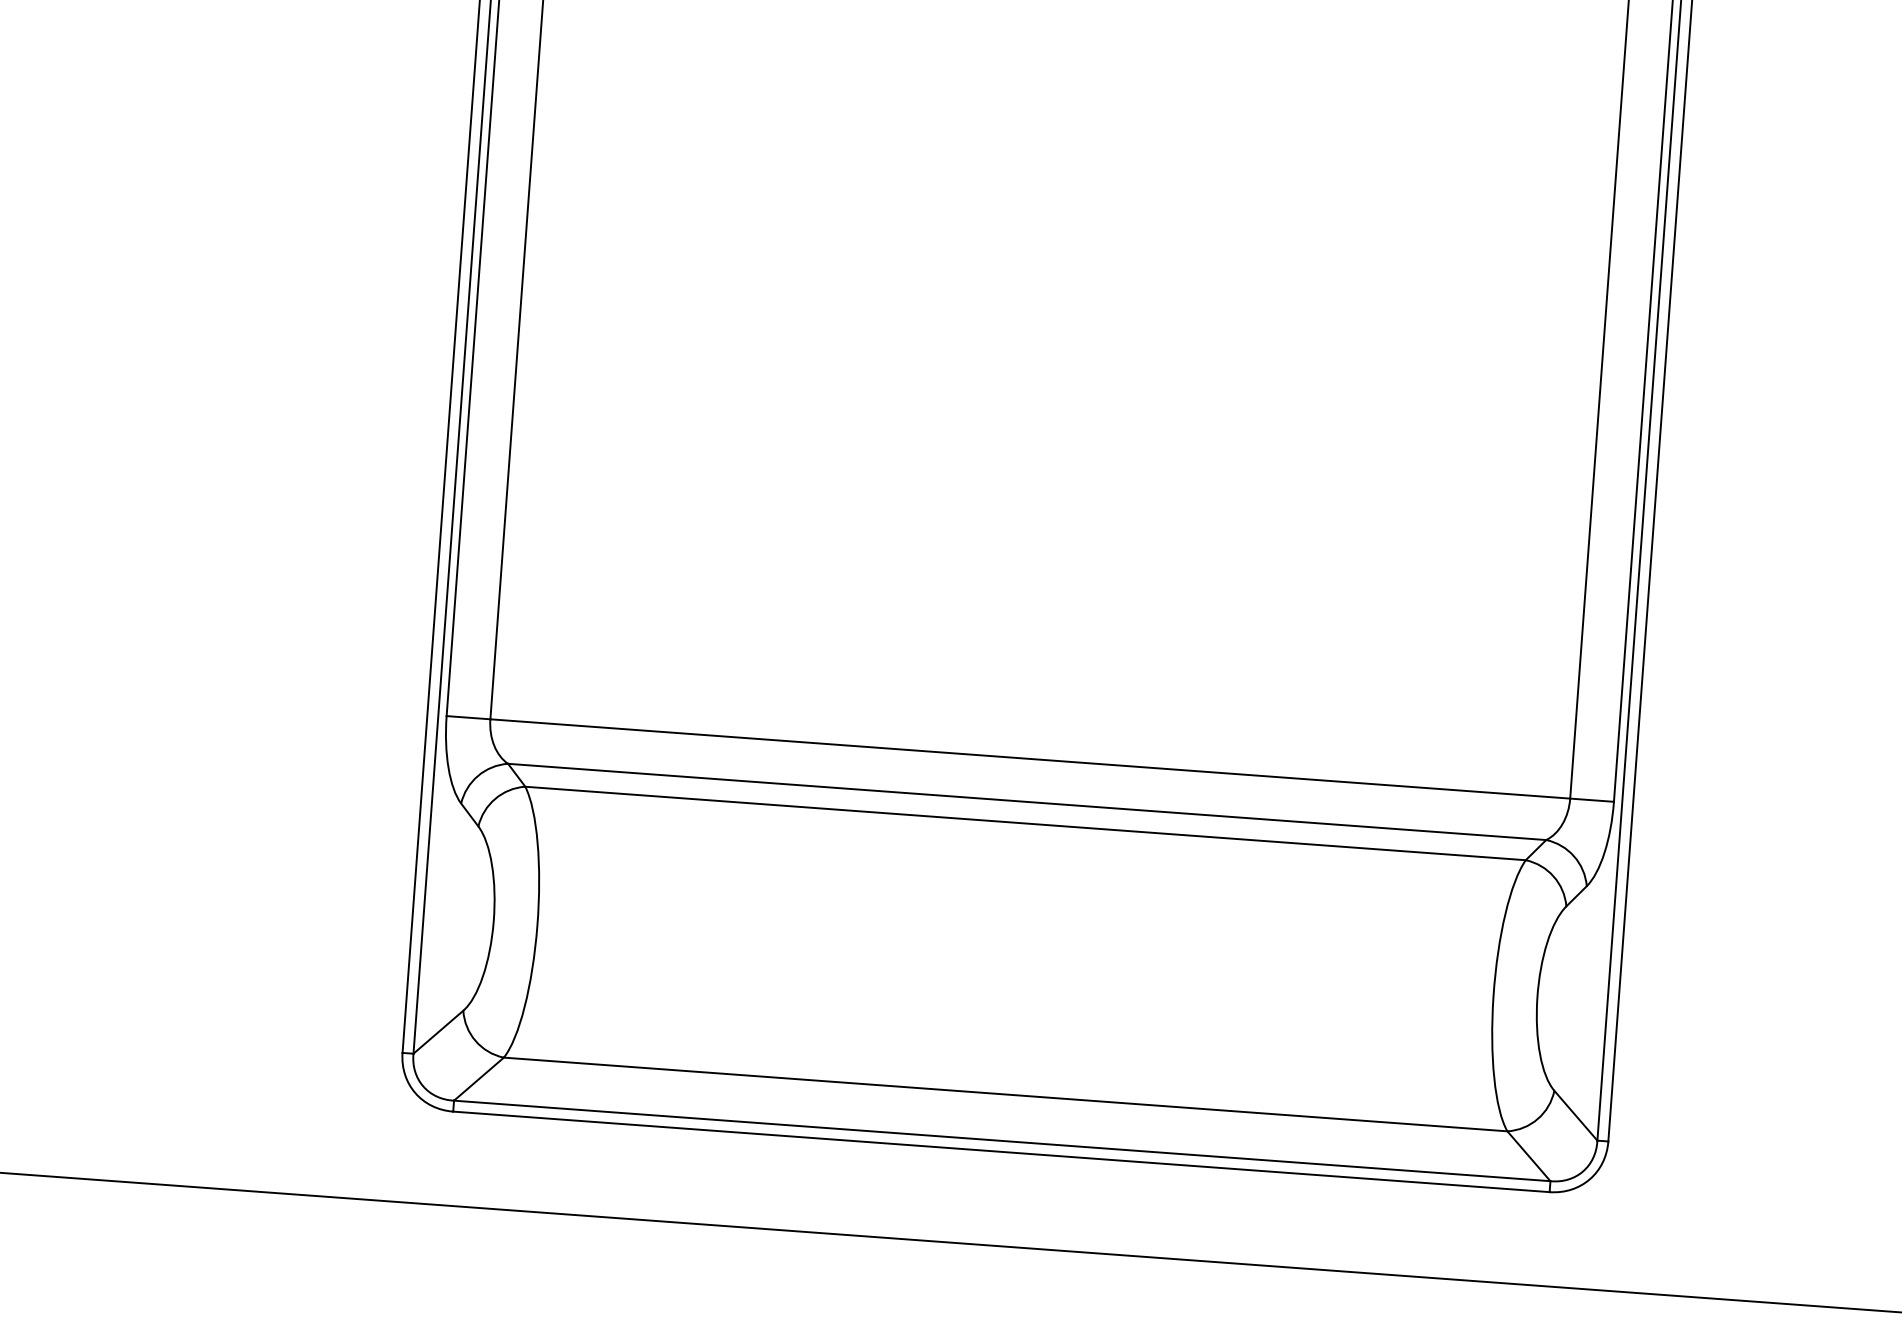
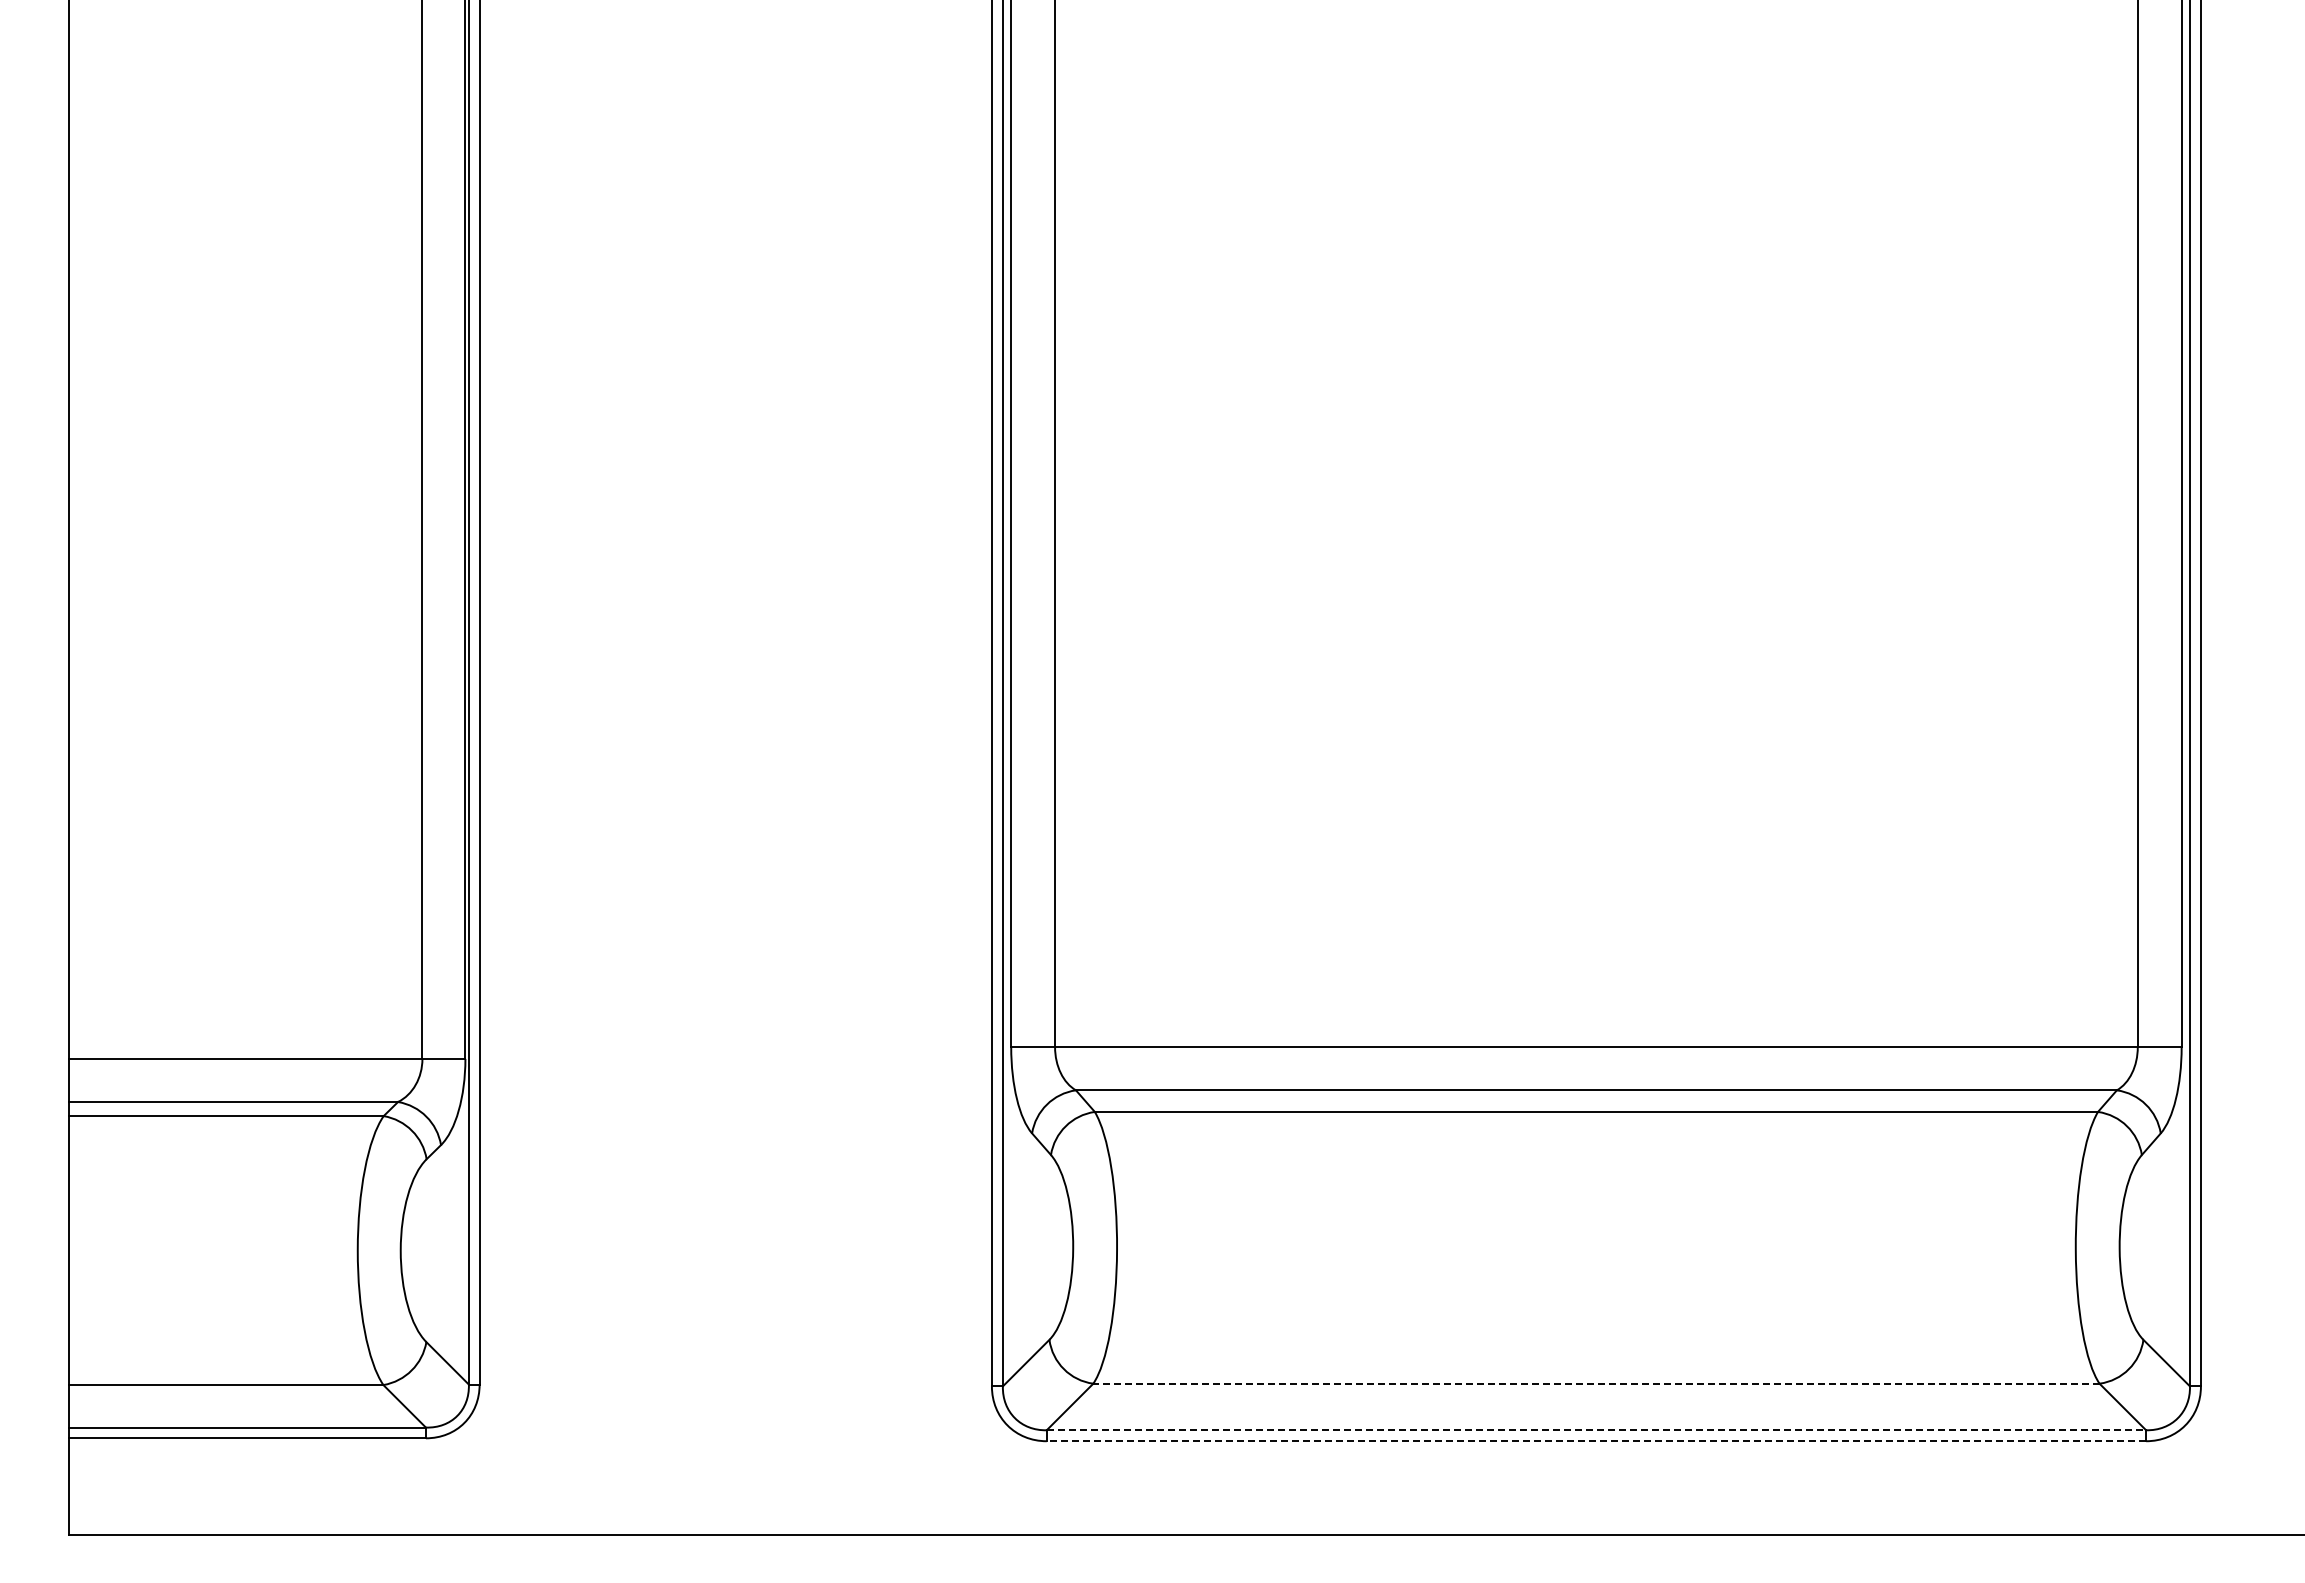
line: (1004, 1094) -> (1595, 1383), solid -> dashed
line: (1002, 1141) -> (1596, 1430), solid -> dashed
line: (1001, 1152) -> (1596, 1441), solid -> dashed

